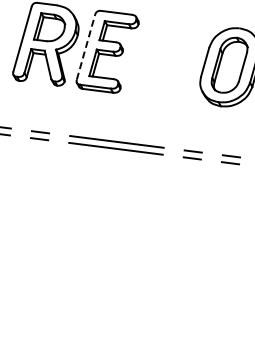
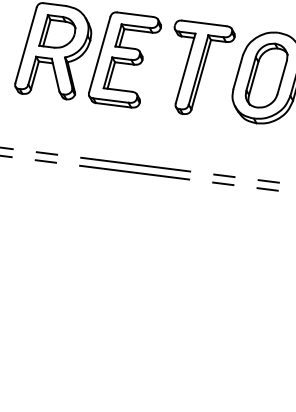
line: (85, 47) -> (99, 54), dashed -> solid
part: (176, 57) -> (204, 66), added

